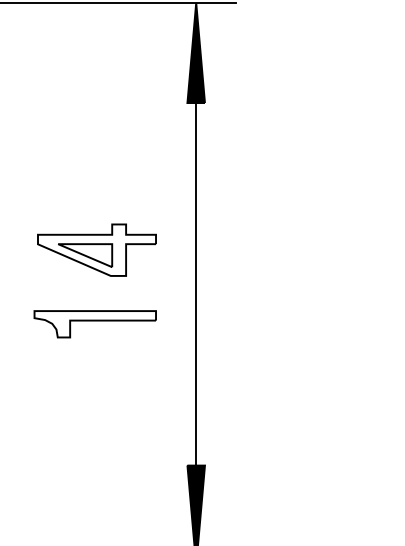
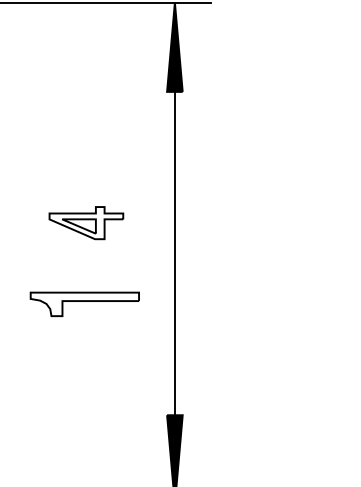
part: (96, 249) -> (85, 222), size x0.7
part: (94, 324) -> (84, 304), moved

